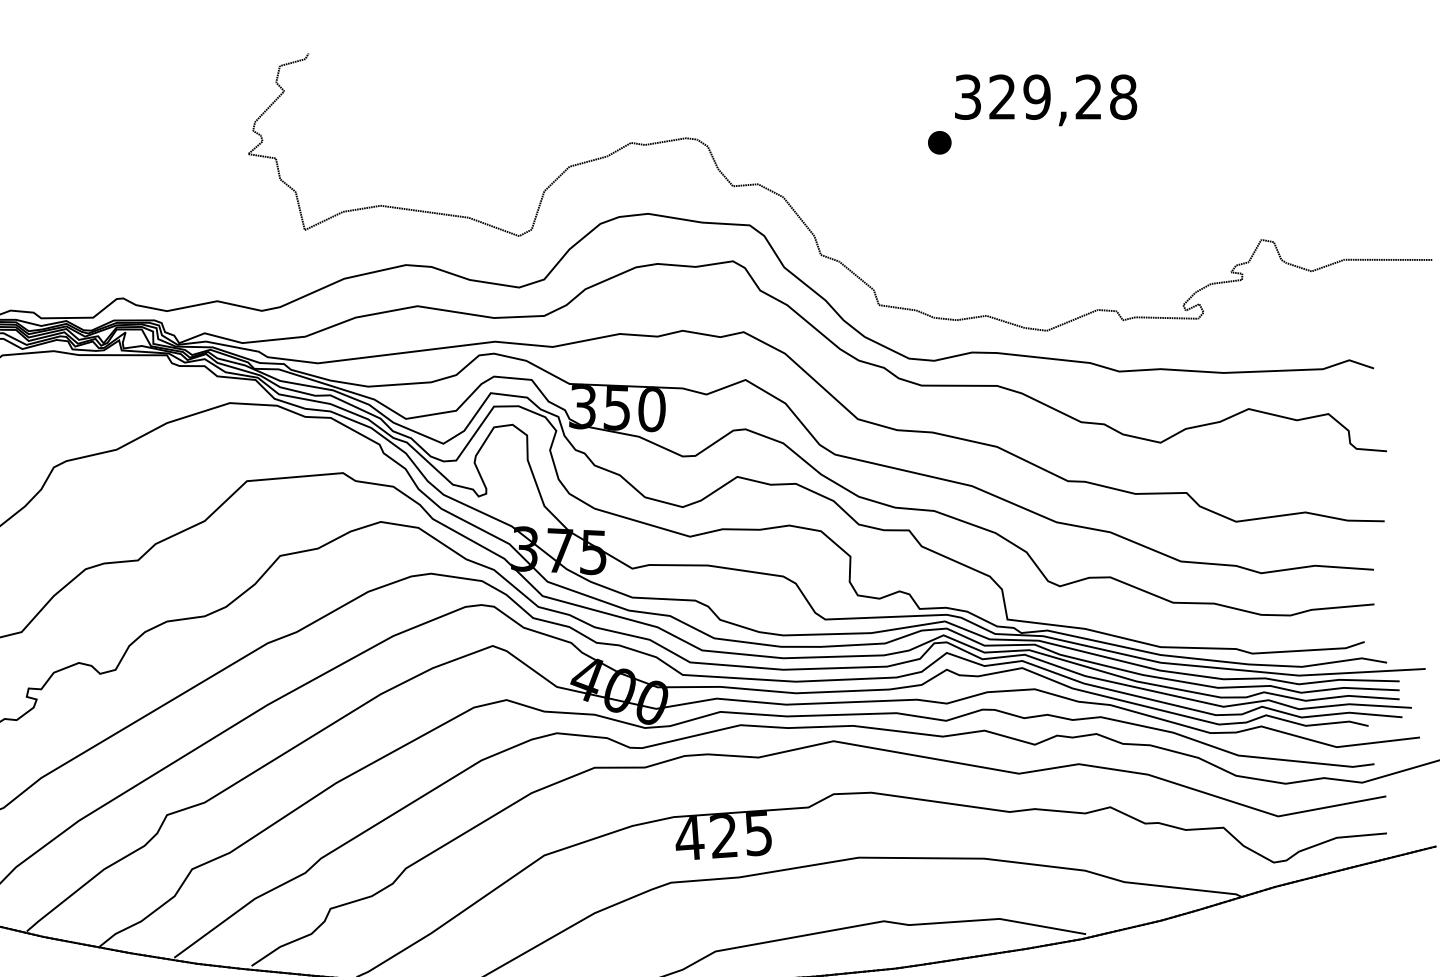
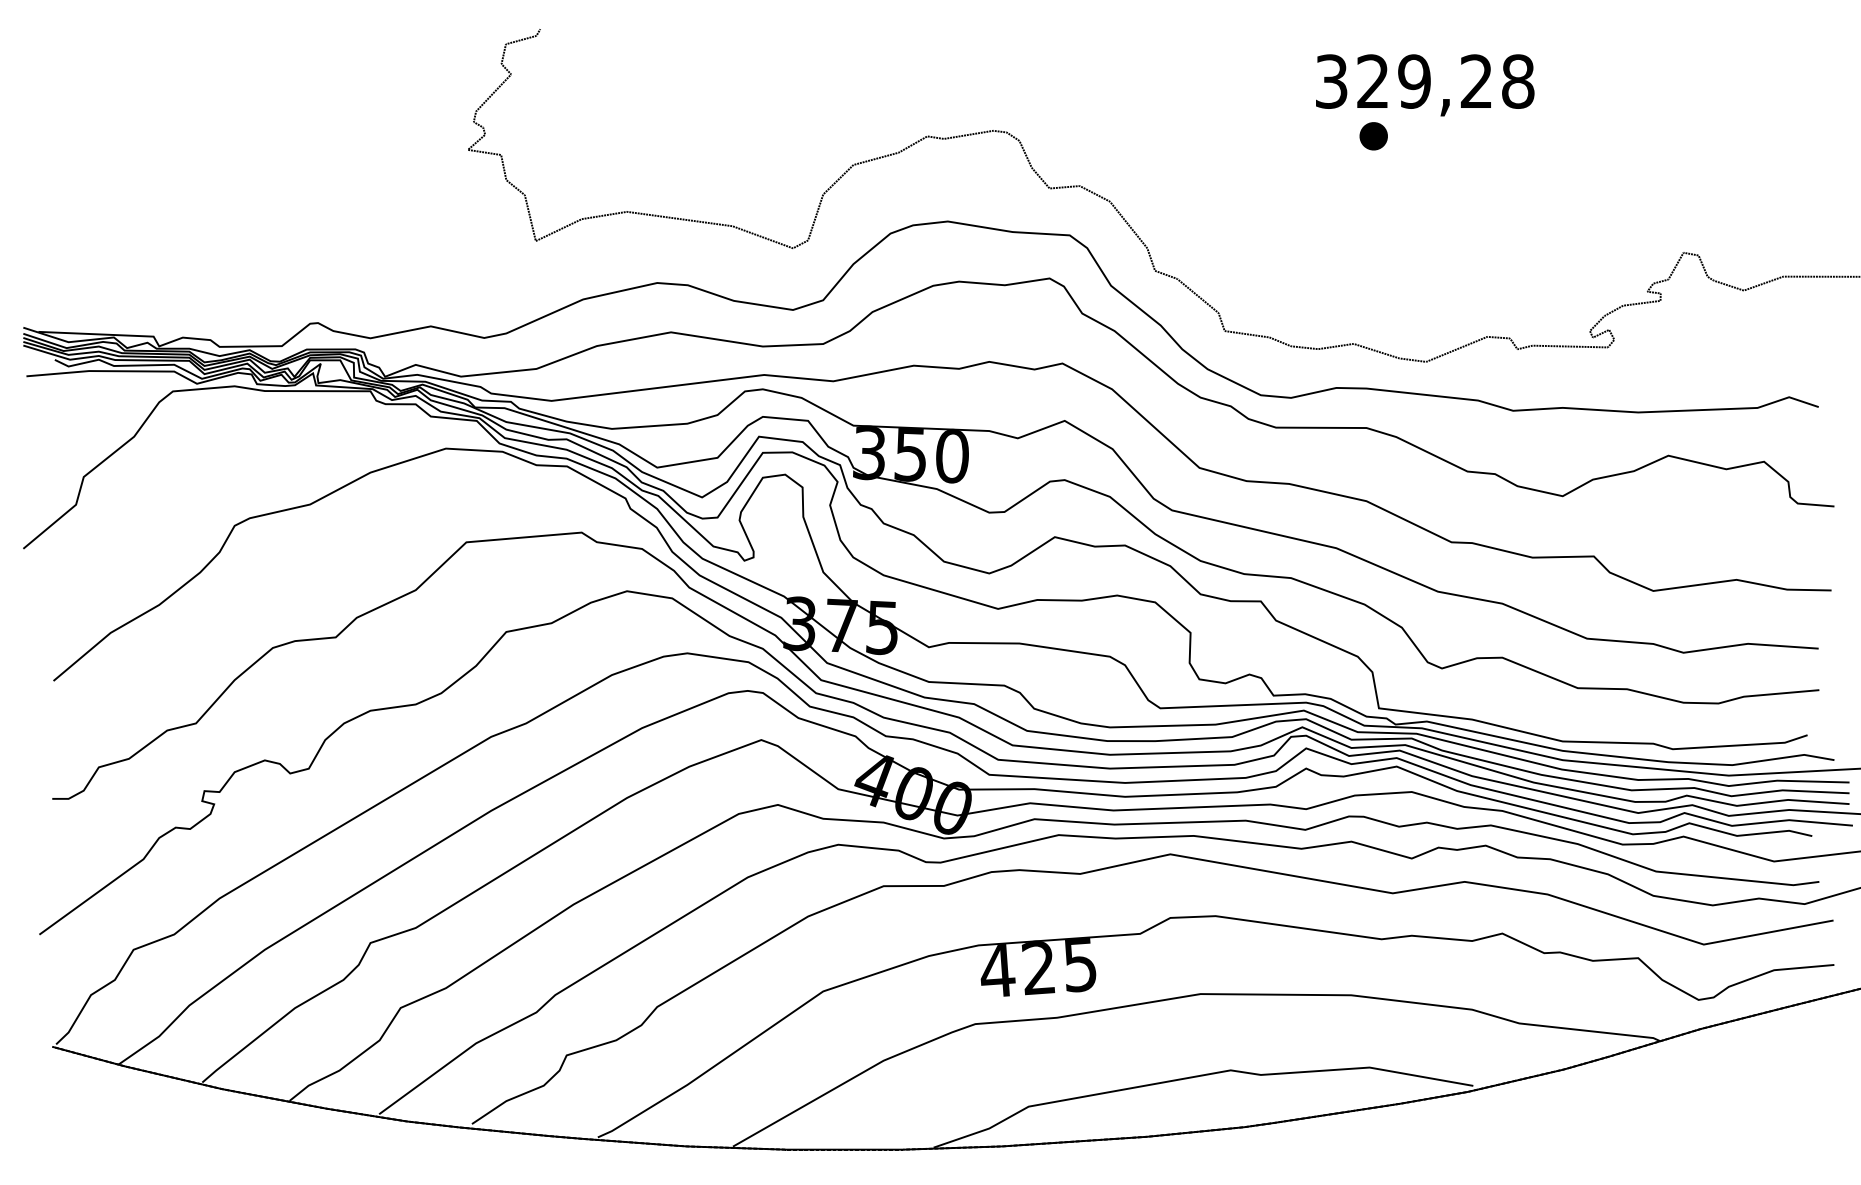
part: (939, 142) -> (1373, 136), moved

